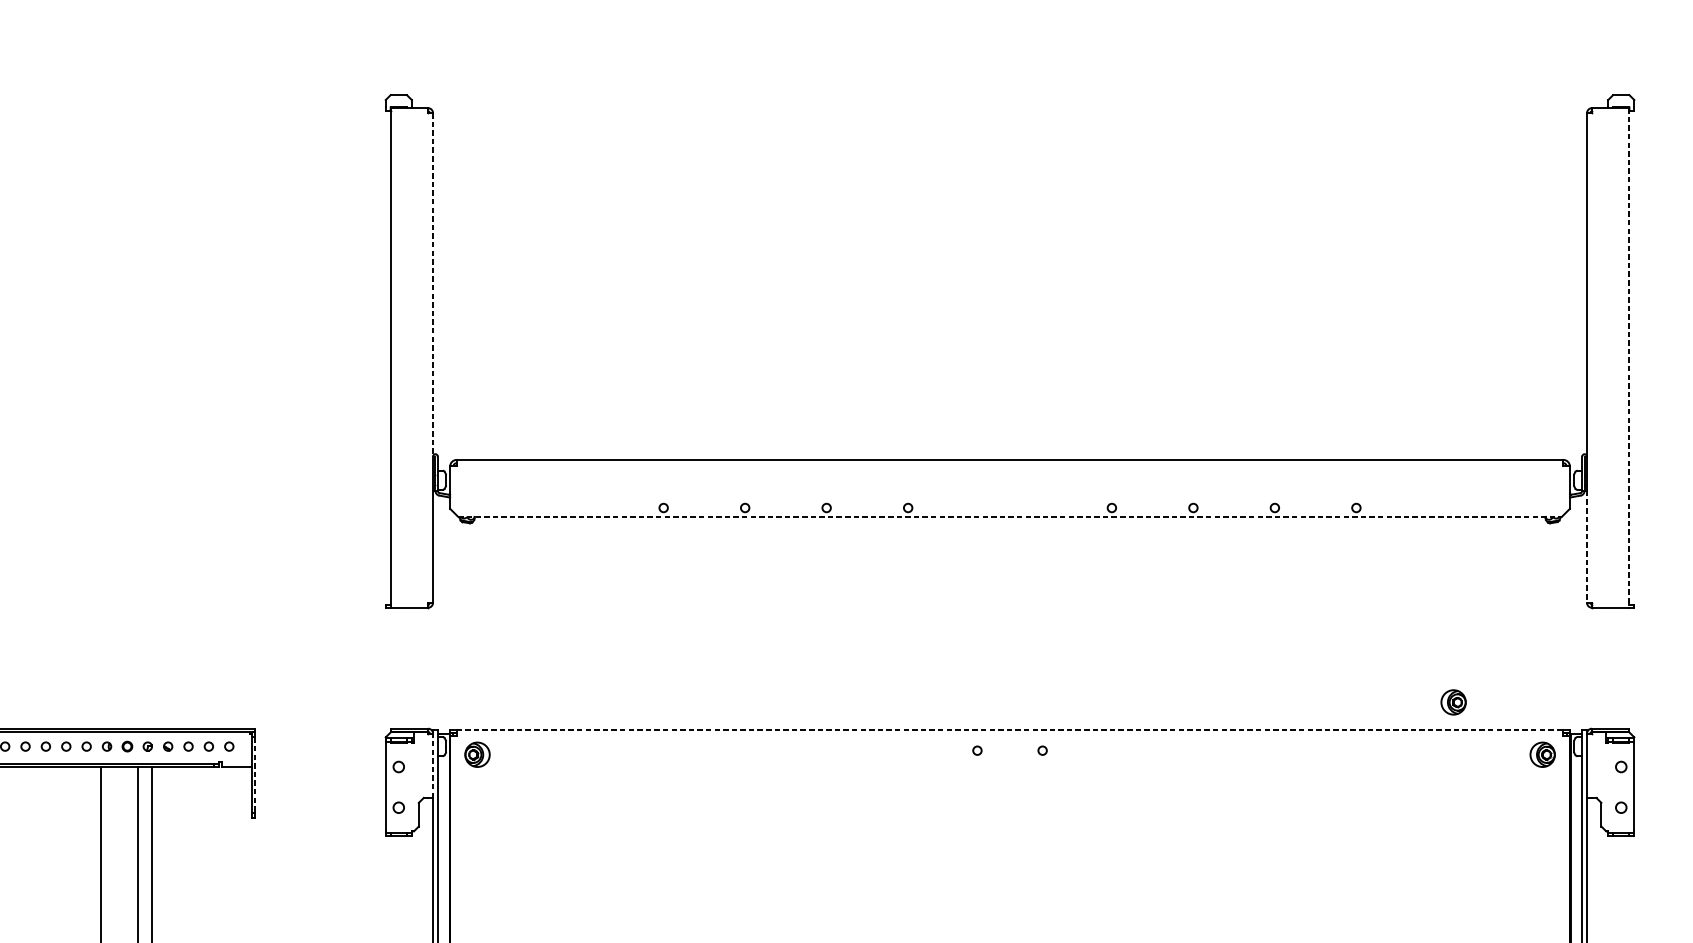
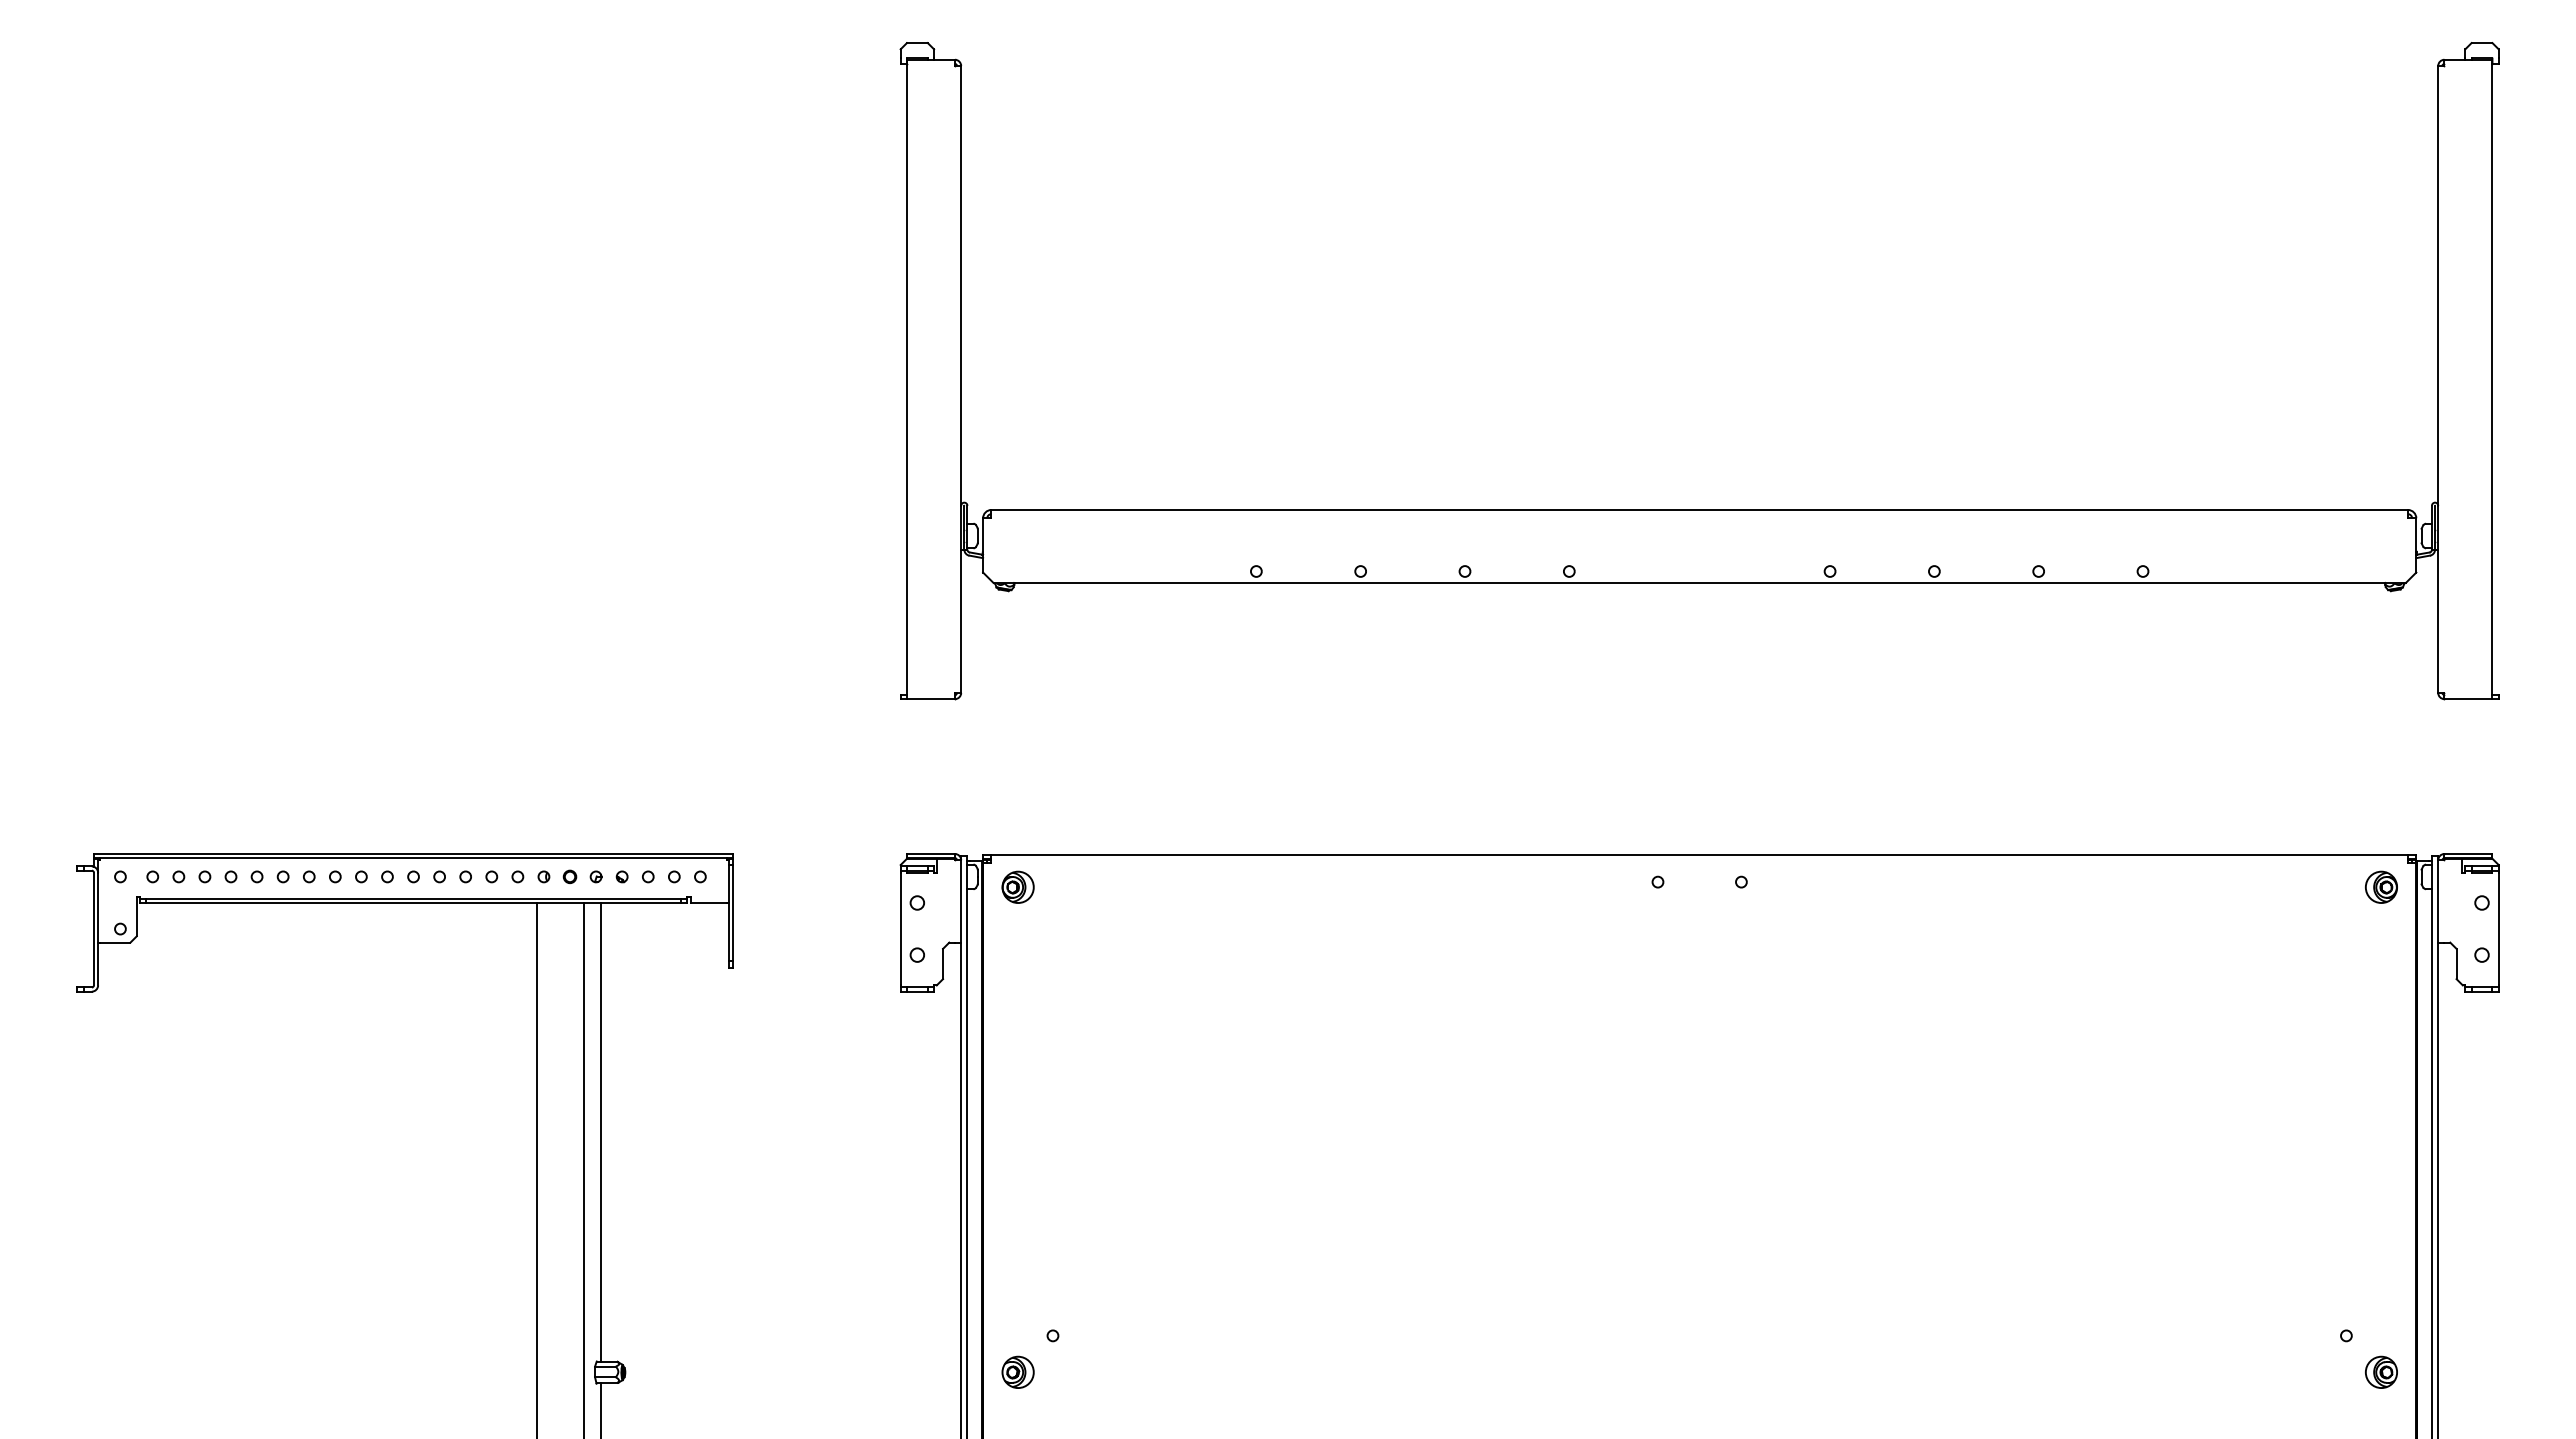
line: (433, 284) -> (961, 285), dashed -> solid
line: (1629, 358) -> (2492, 379), dashed -> solid
line: (1010, 516) -> (1700, 582), dashed -> solid
line: (1587, 547) -> (2438, 621), dashed -> solid
part: (1453, 701) -> (2267, 819), removed
line: (1010, 729) -> (1700, 855), dashed -> solid
line: (433, 765) -> (961, 900), dashed -> solid
line: (255, 775) -> (733, 913), dashed -> solid

